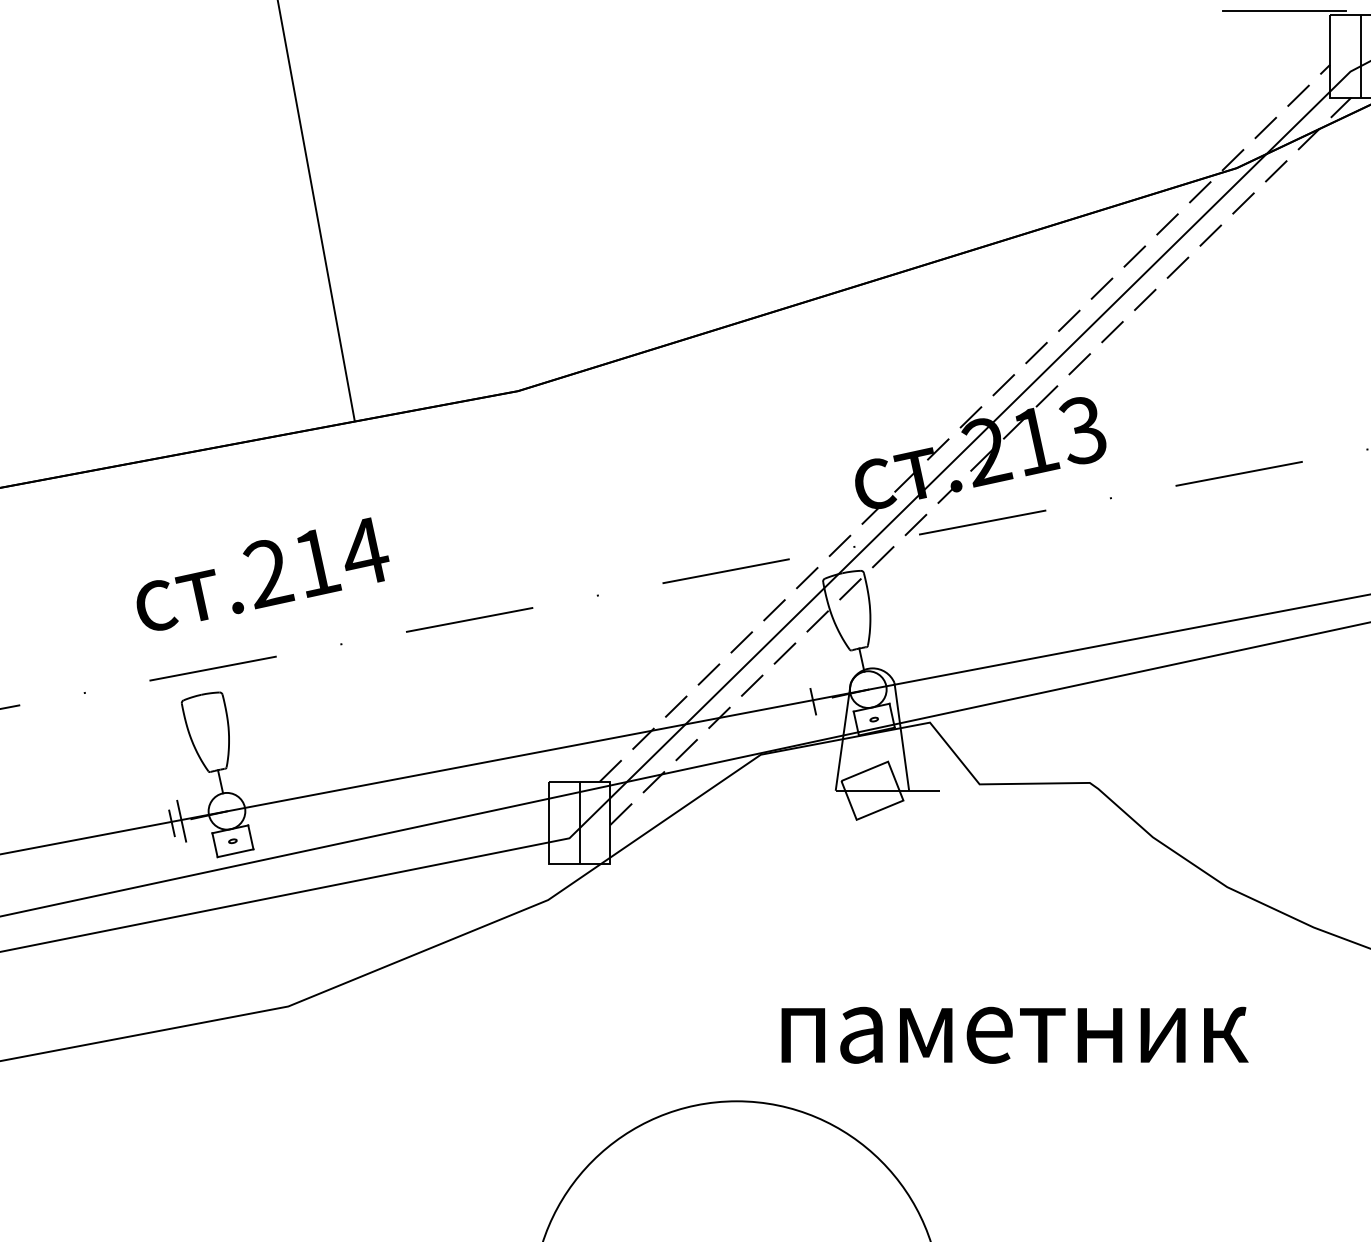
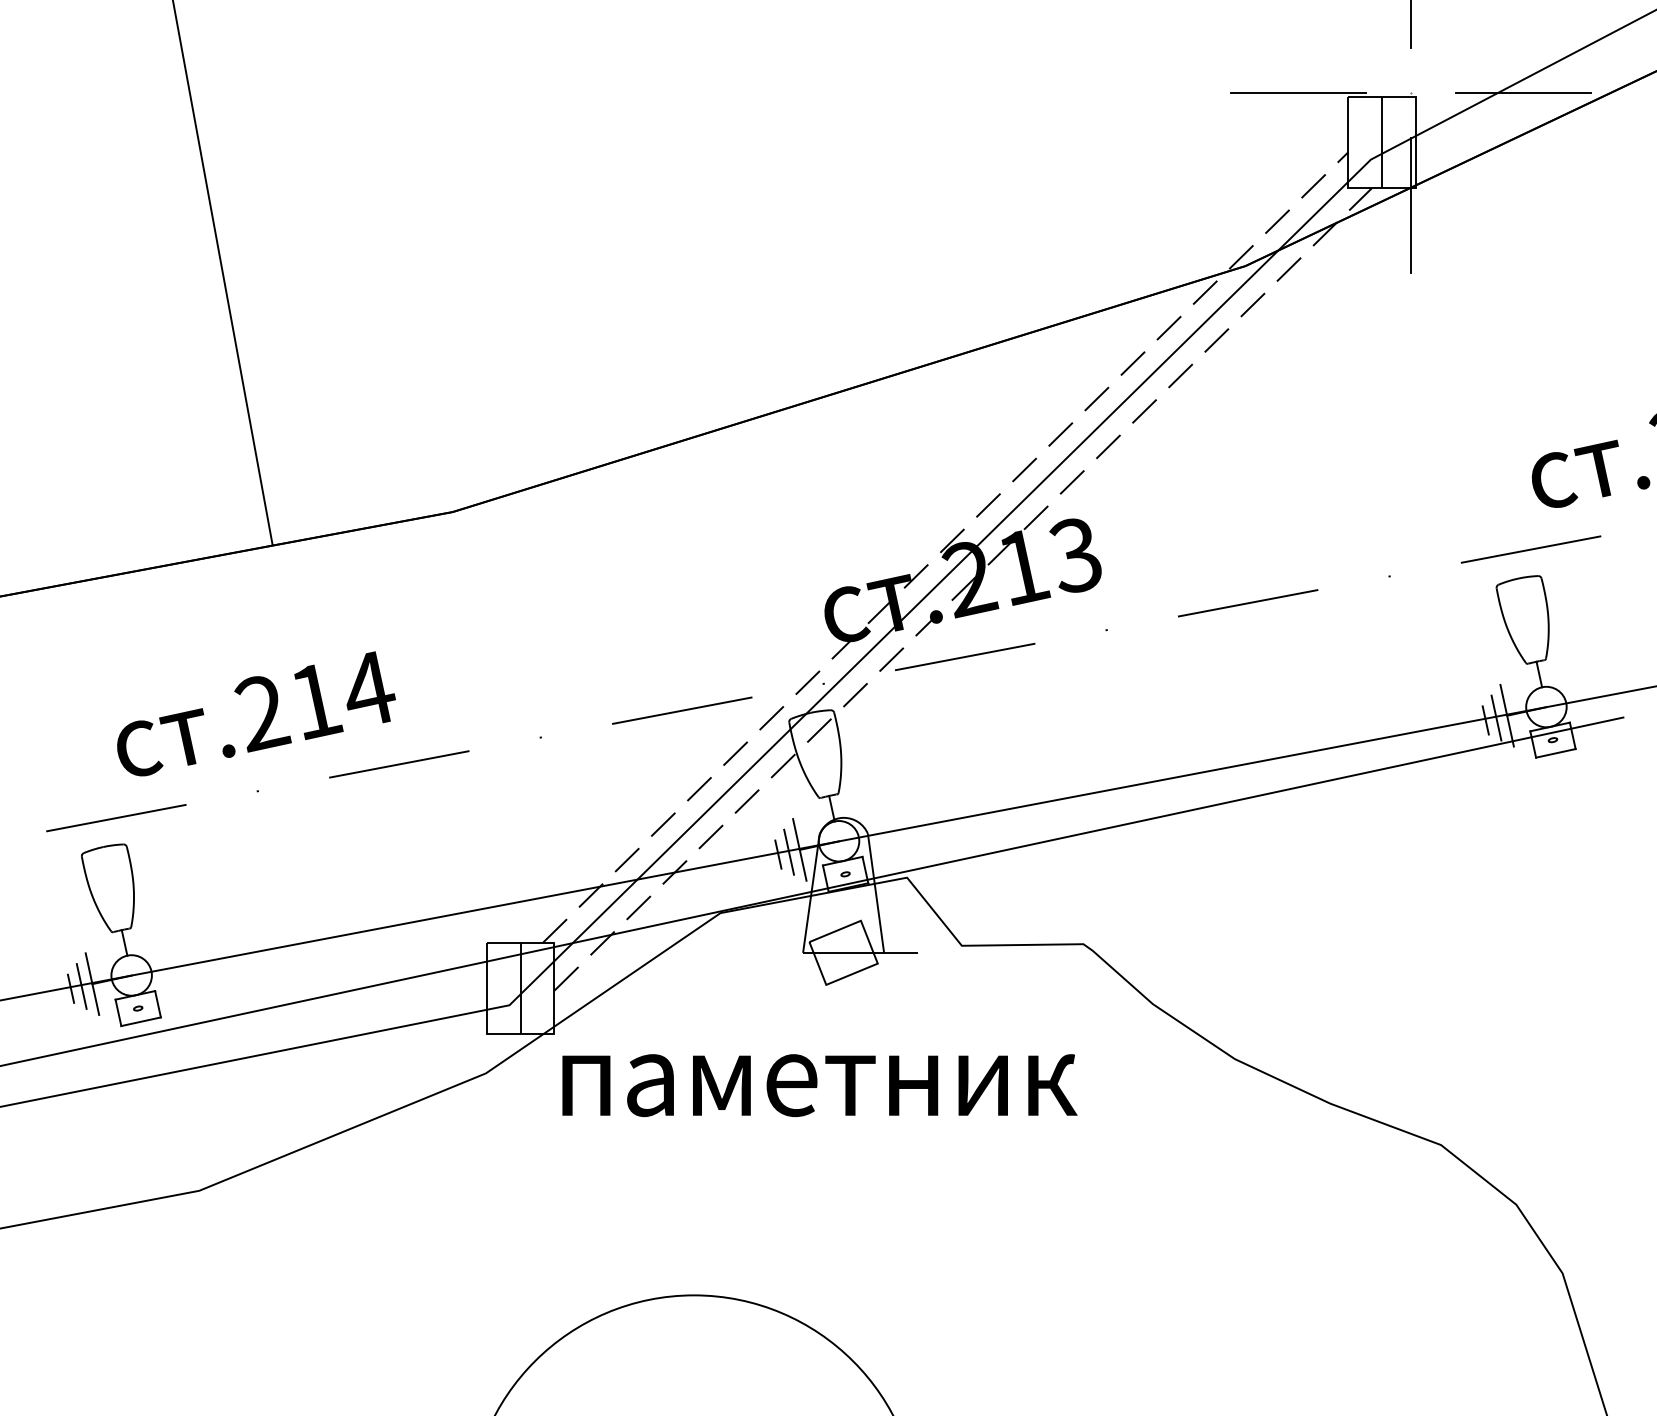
text: (263, 573) -> (256, 713), moved
line: (832, 697) -> (799, 849), added
line: (822, 698) -> (788, 851), added
line: (191, 818) -> (92, 983), added
text: (1014, 1035) -> (819, 1085), moved

